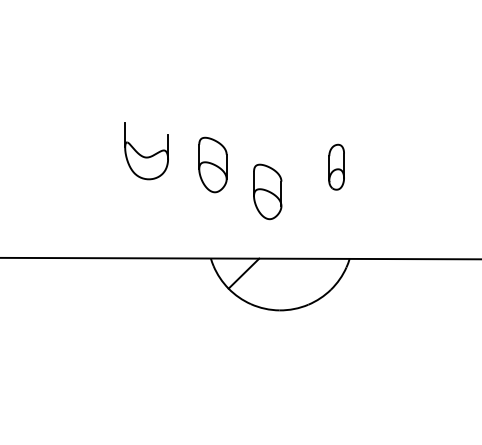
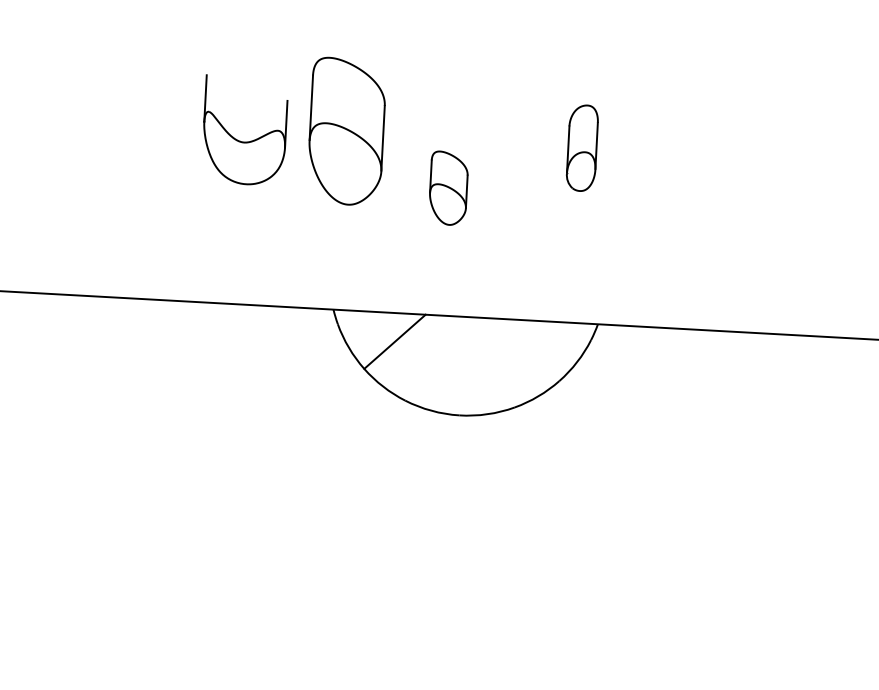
part: (146, 151) -> (244, 130), moved
part: (212, 164) -> (345, 130), size x1.4
part: (267, 191) -> (448, 187), size x0.7

